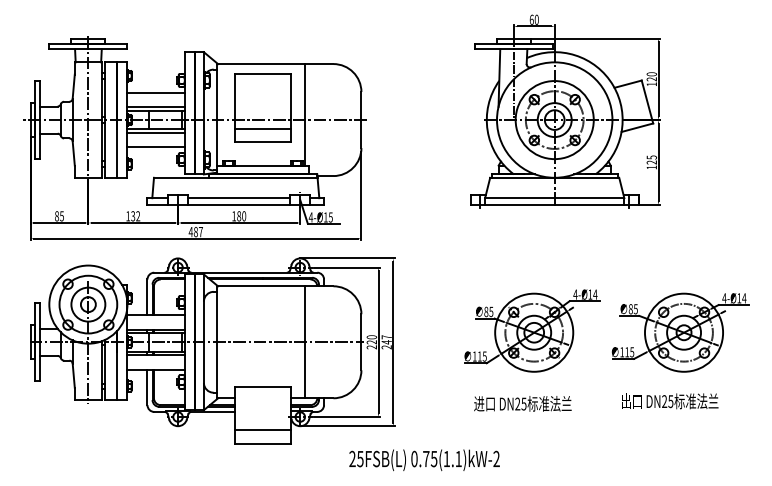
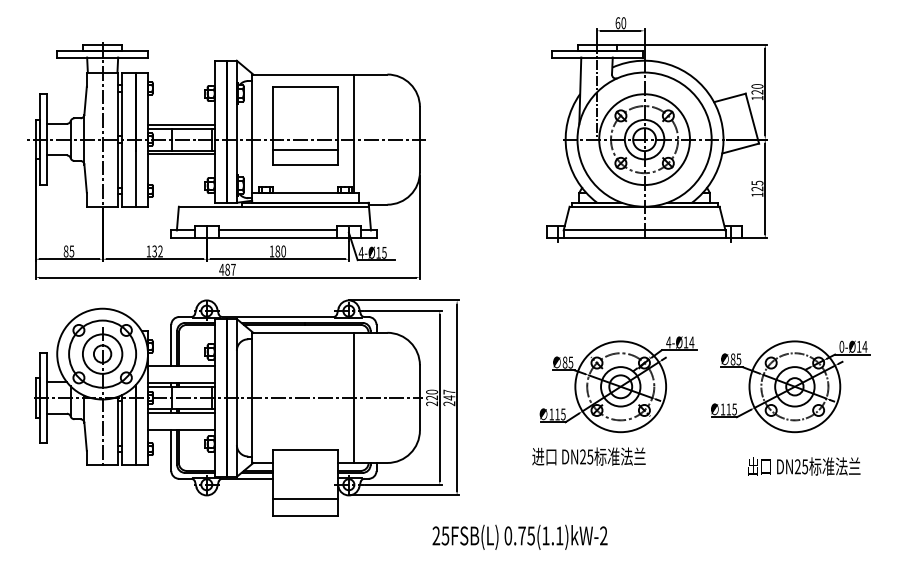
line: (155, 92) -> (180, 107), removed
line: (155, 147) -> (180, 171), removed
text: (724, 298) -> (841, 347), 4-Ø14 -> 0-Ø14
text: (670, 401) -> (804, 466), moved
text: (522, 403) -> (588, 456), moved
text: (424, 460) -> (519, 537), moved

